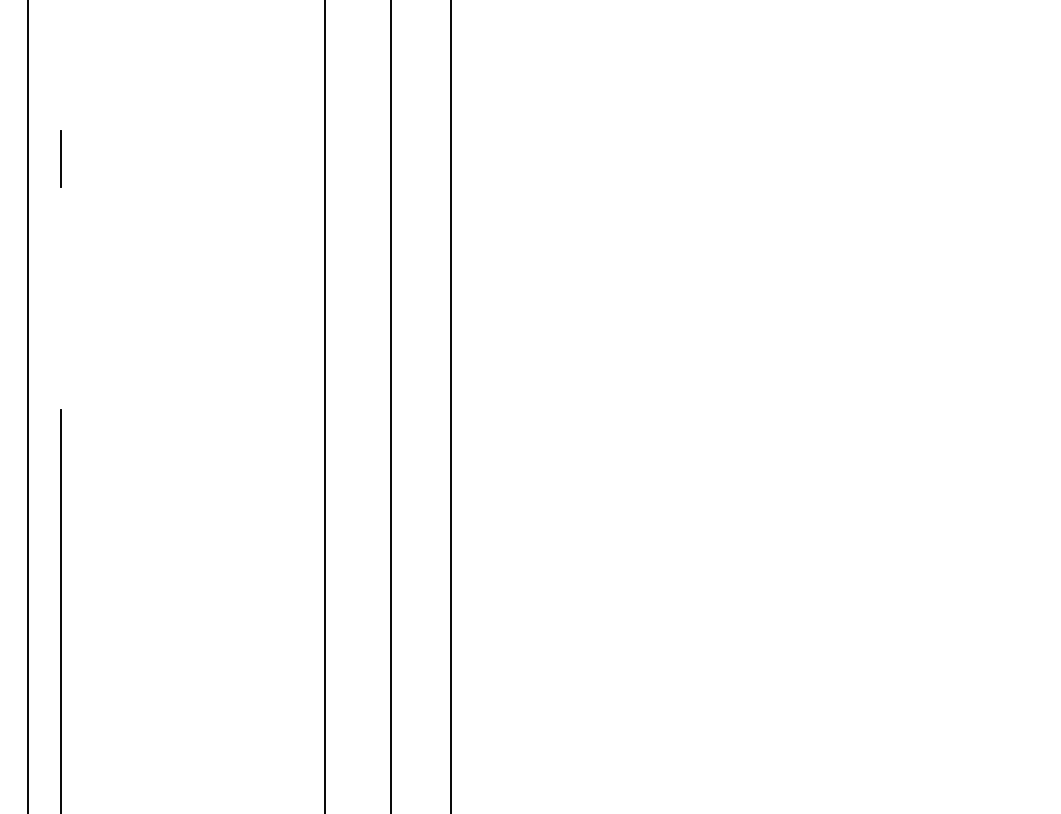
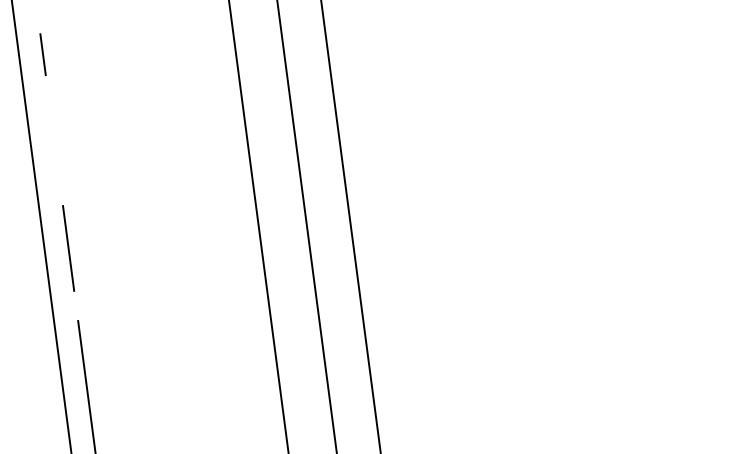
line: (60, 158) -> (42, 54), moved
line: (60, 308) -> (68, 248), added

